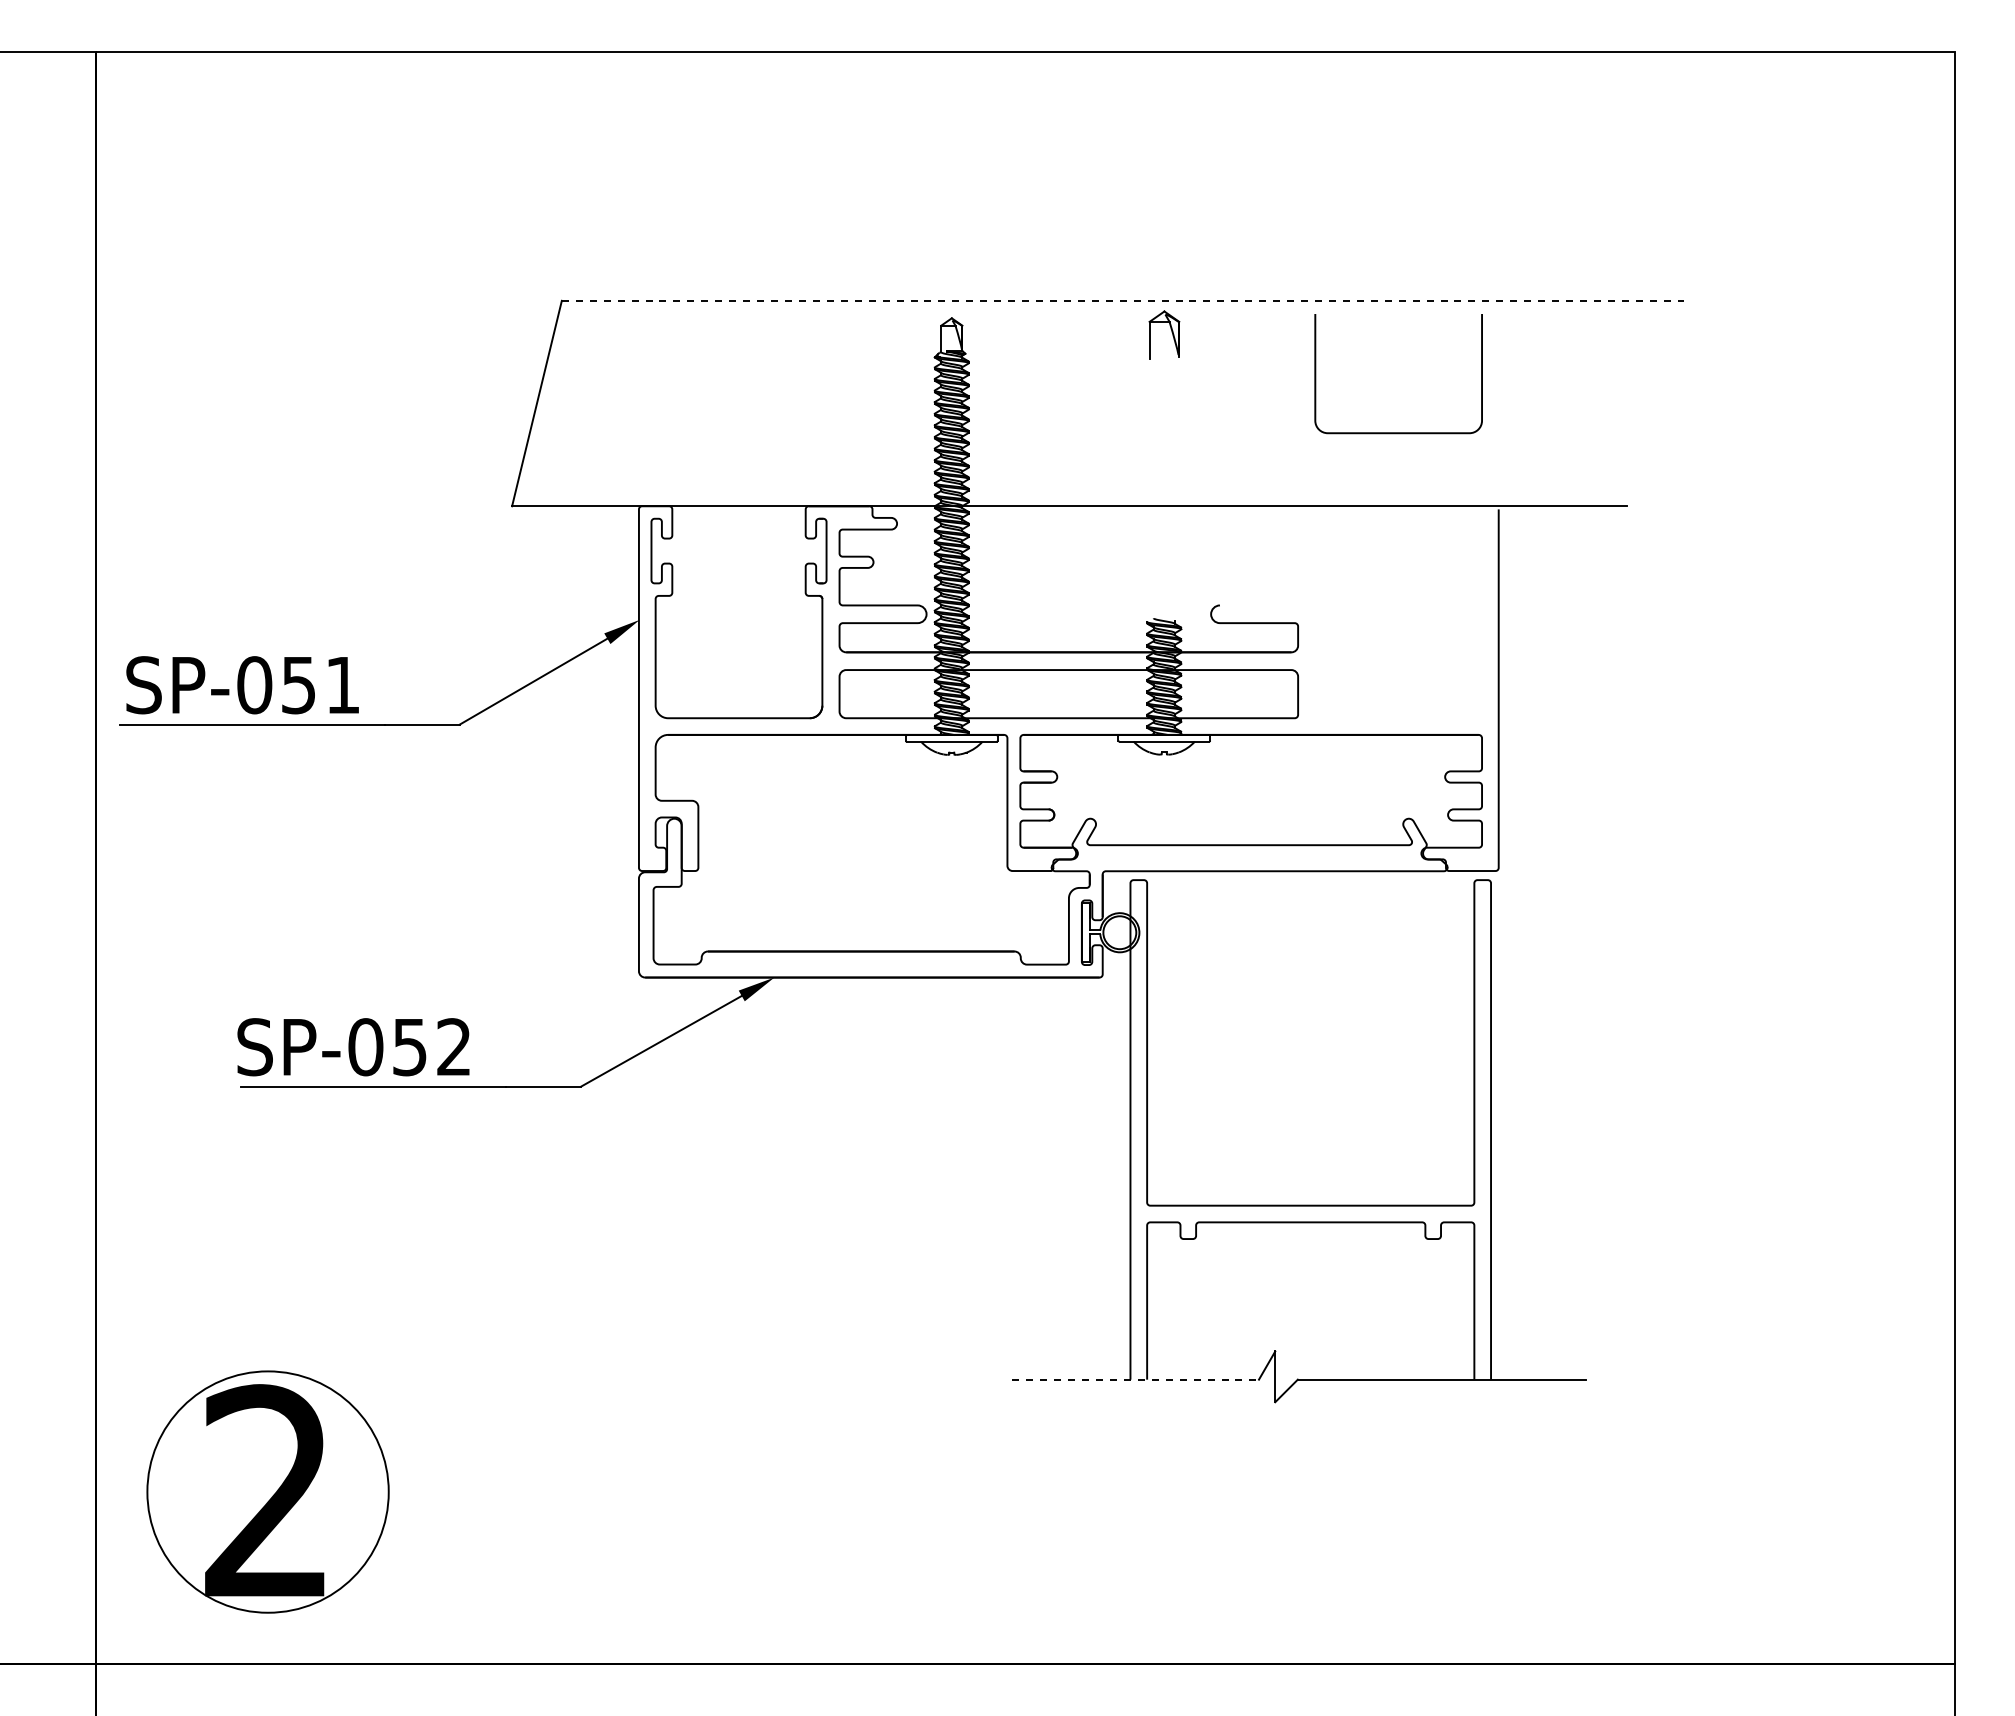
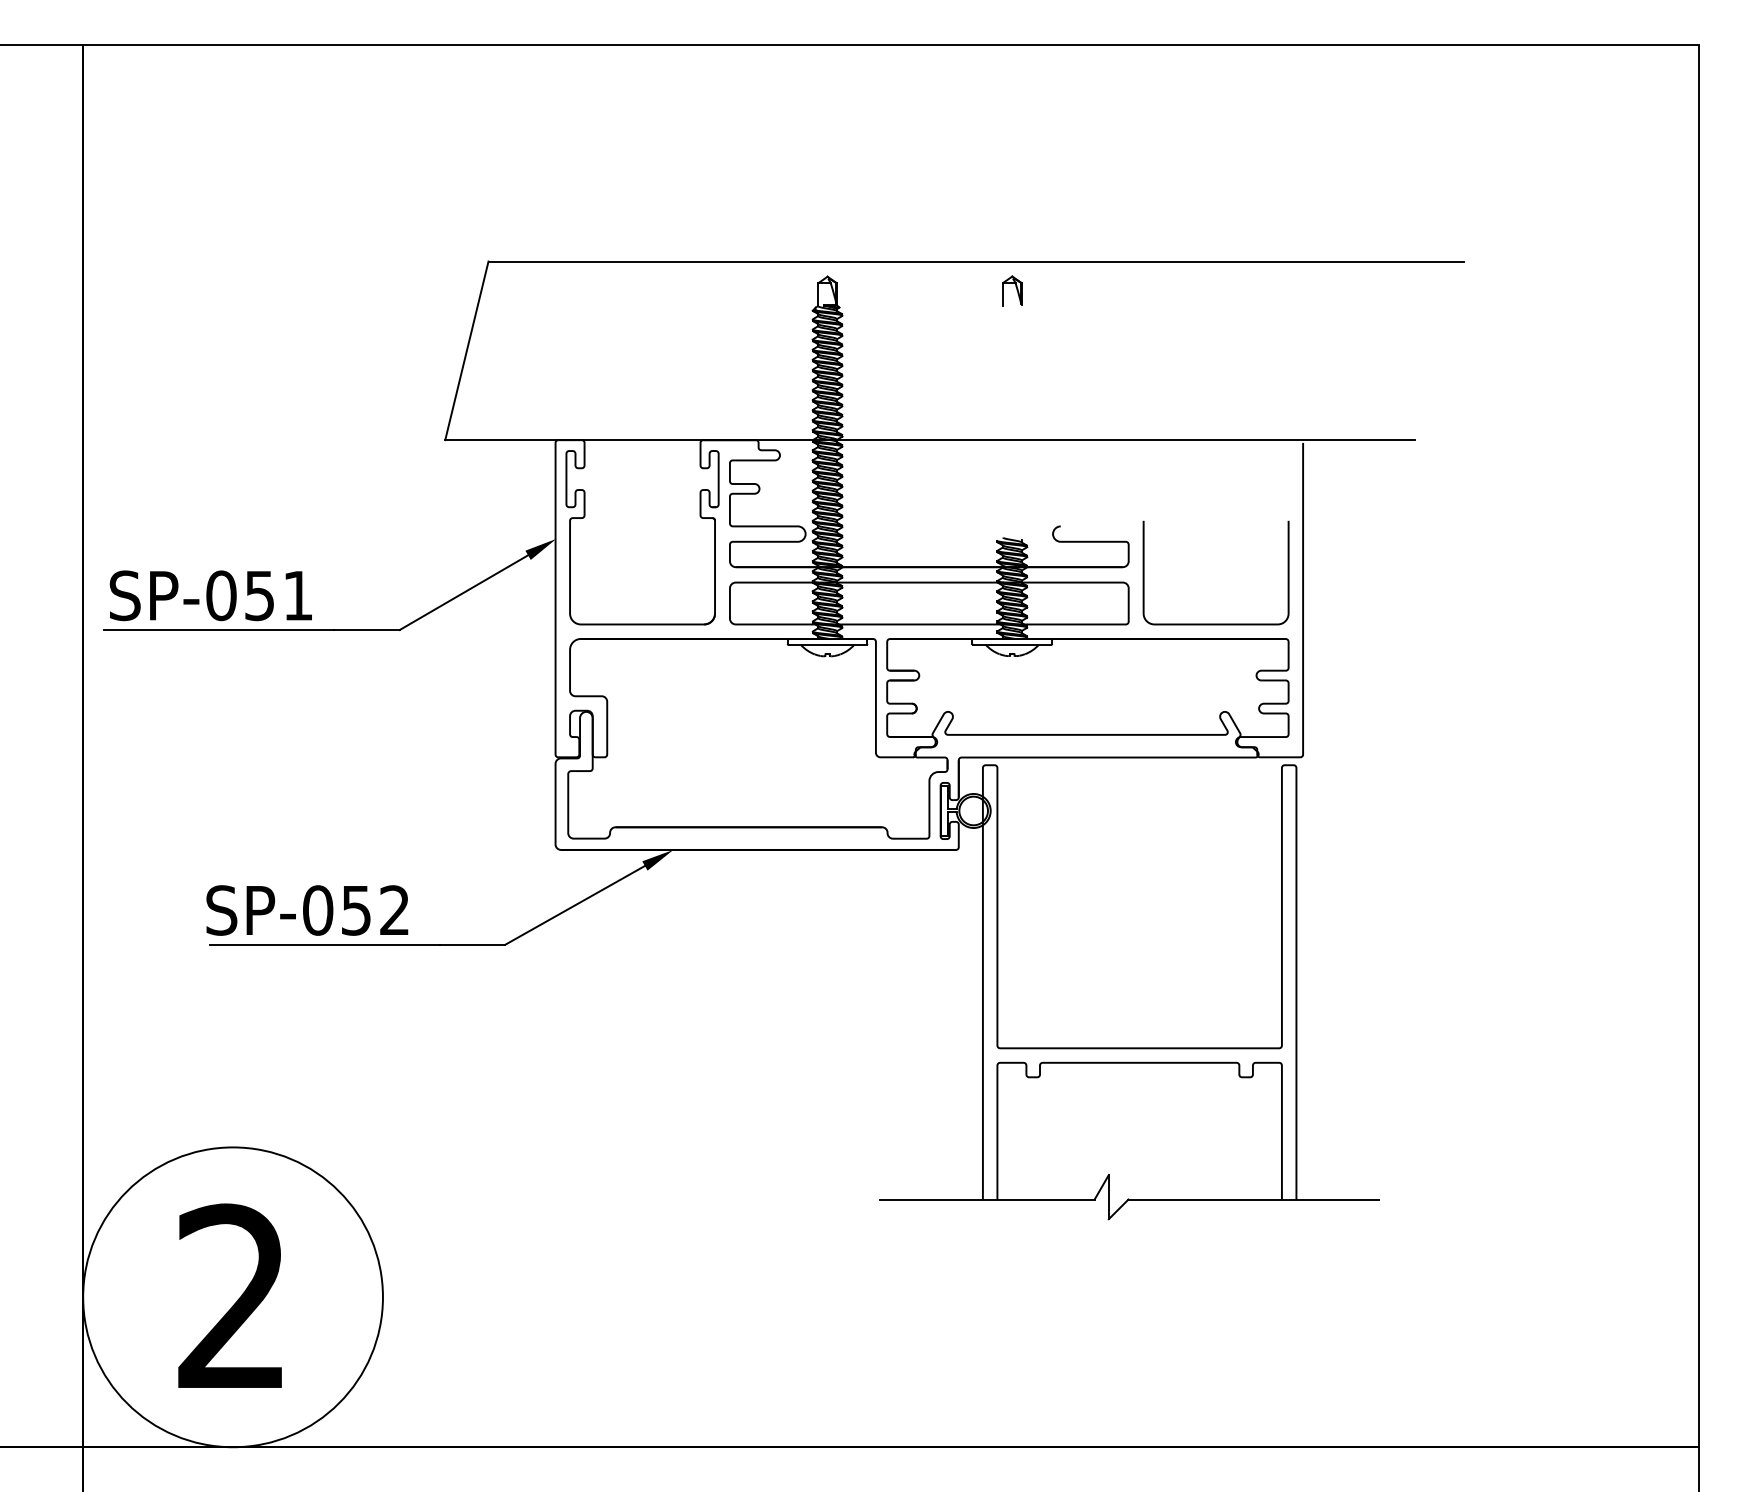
line: (1122, 300) -> (975, 261), dashed -> solid
part: (1163, 334) -> (1011, 290), size x0.71
curve: (1398, 432) -> (1215, 623), moved
line: (1136, 1379) -> (988, 1199), dashed -> solid
circle: (267, 1491) -> (232, 1296), size x1.43

